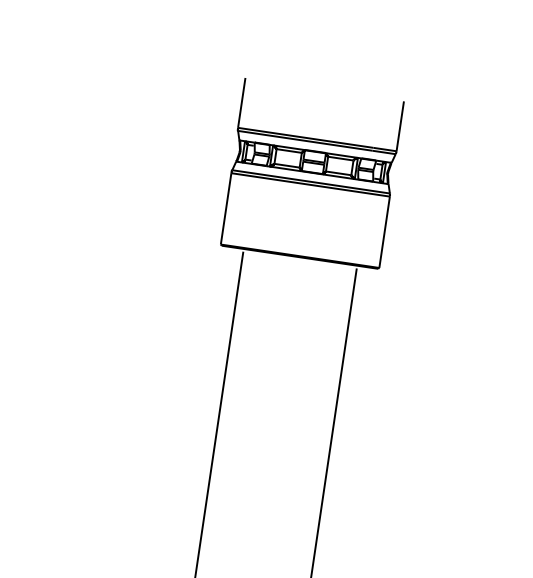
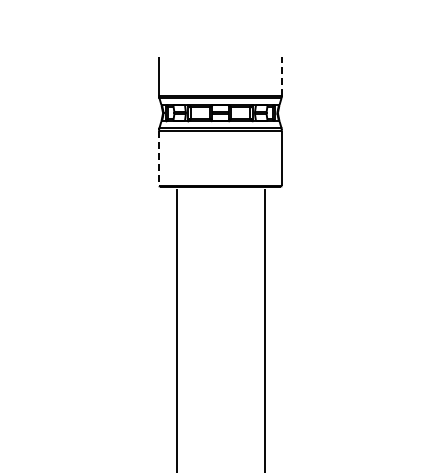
line: (399, 125) -> (281, 75), solid -> dashed
line: (226, 209) -> (159, 158), solid -> dashed

